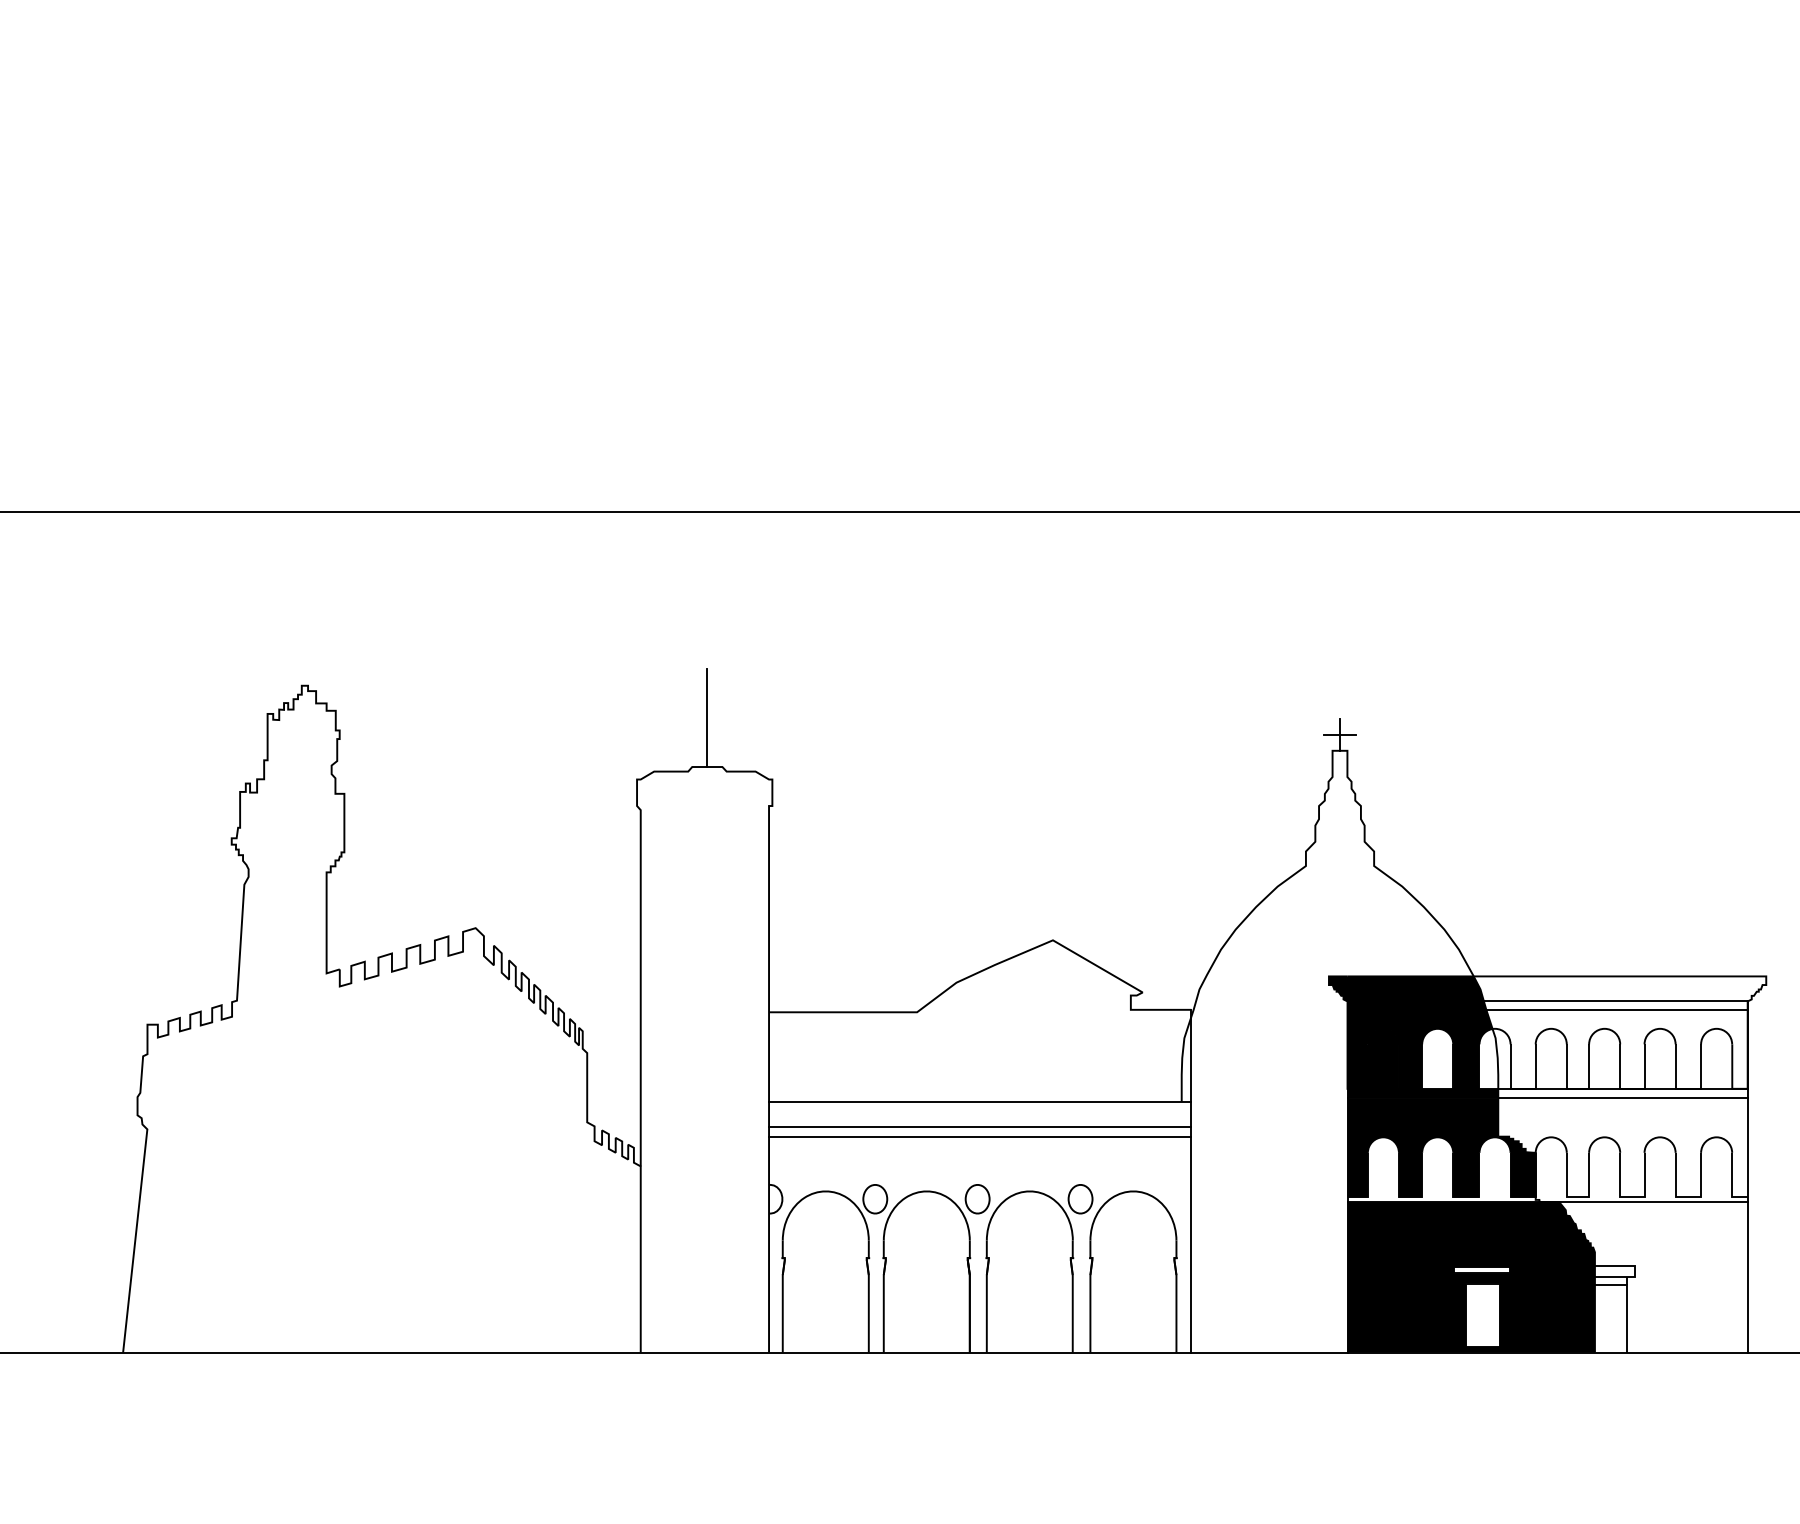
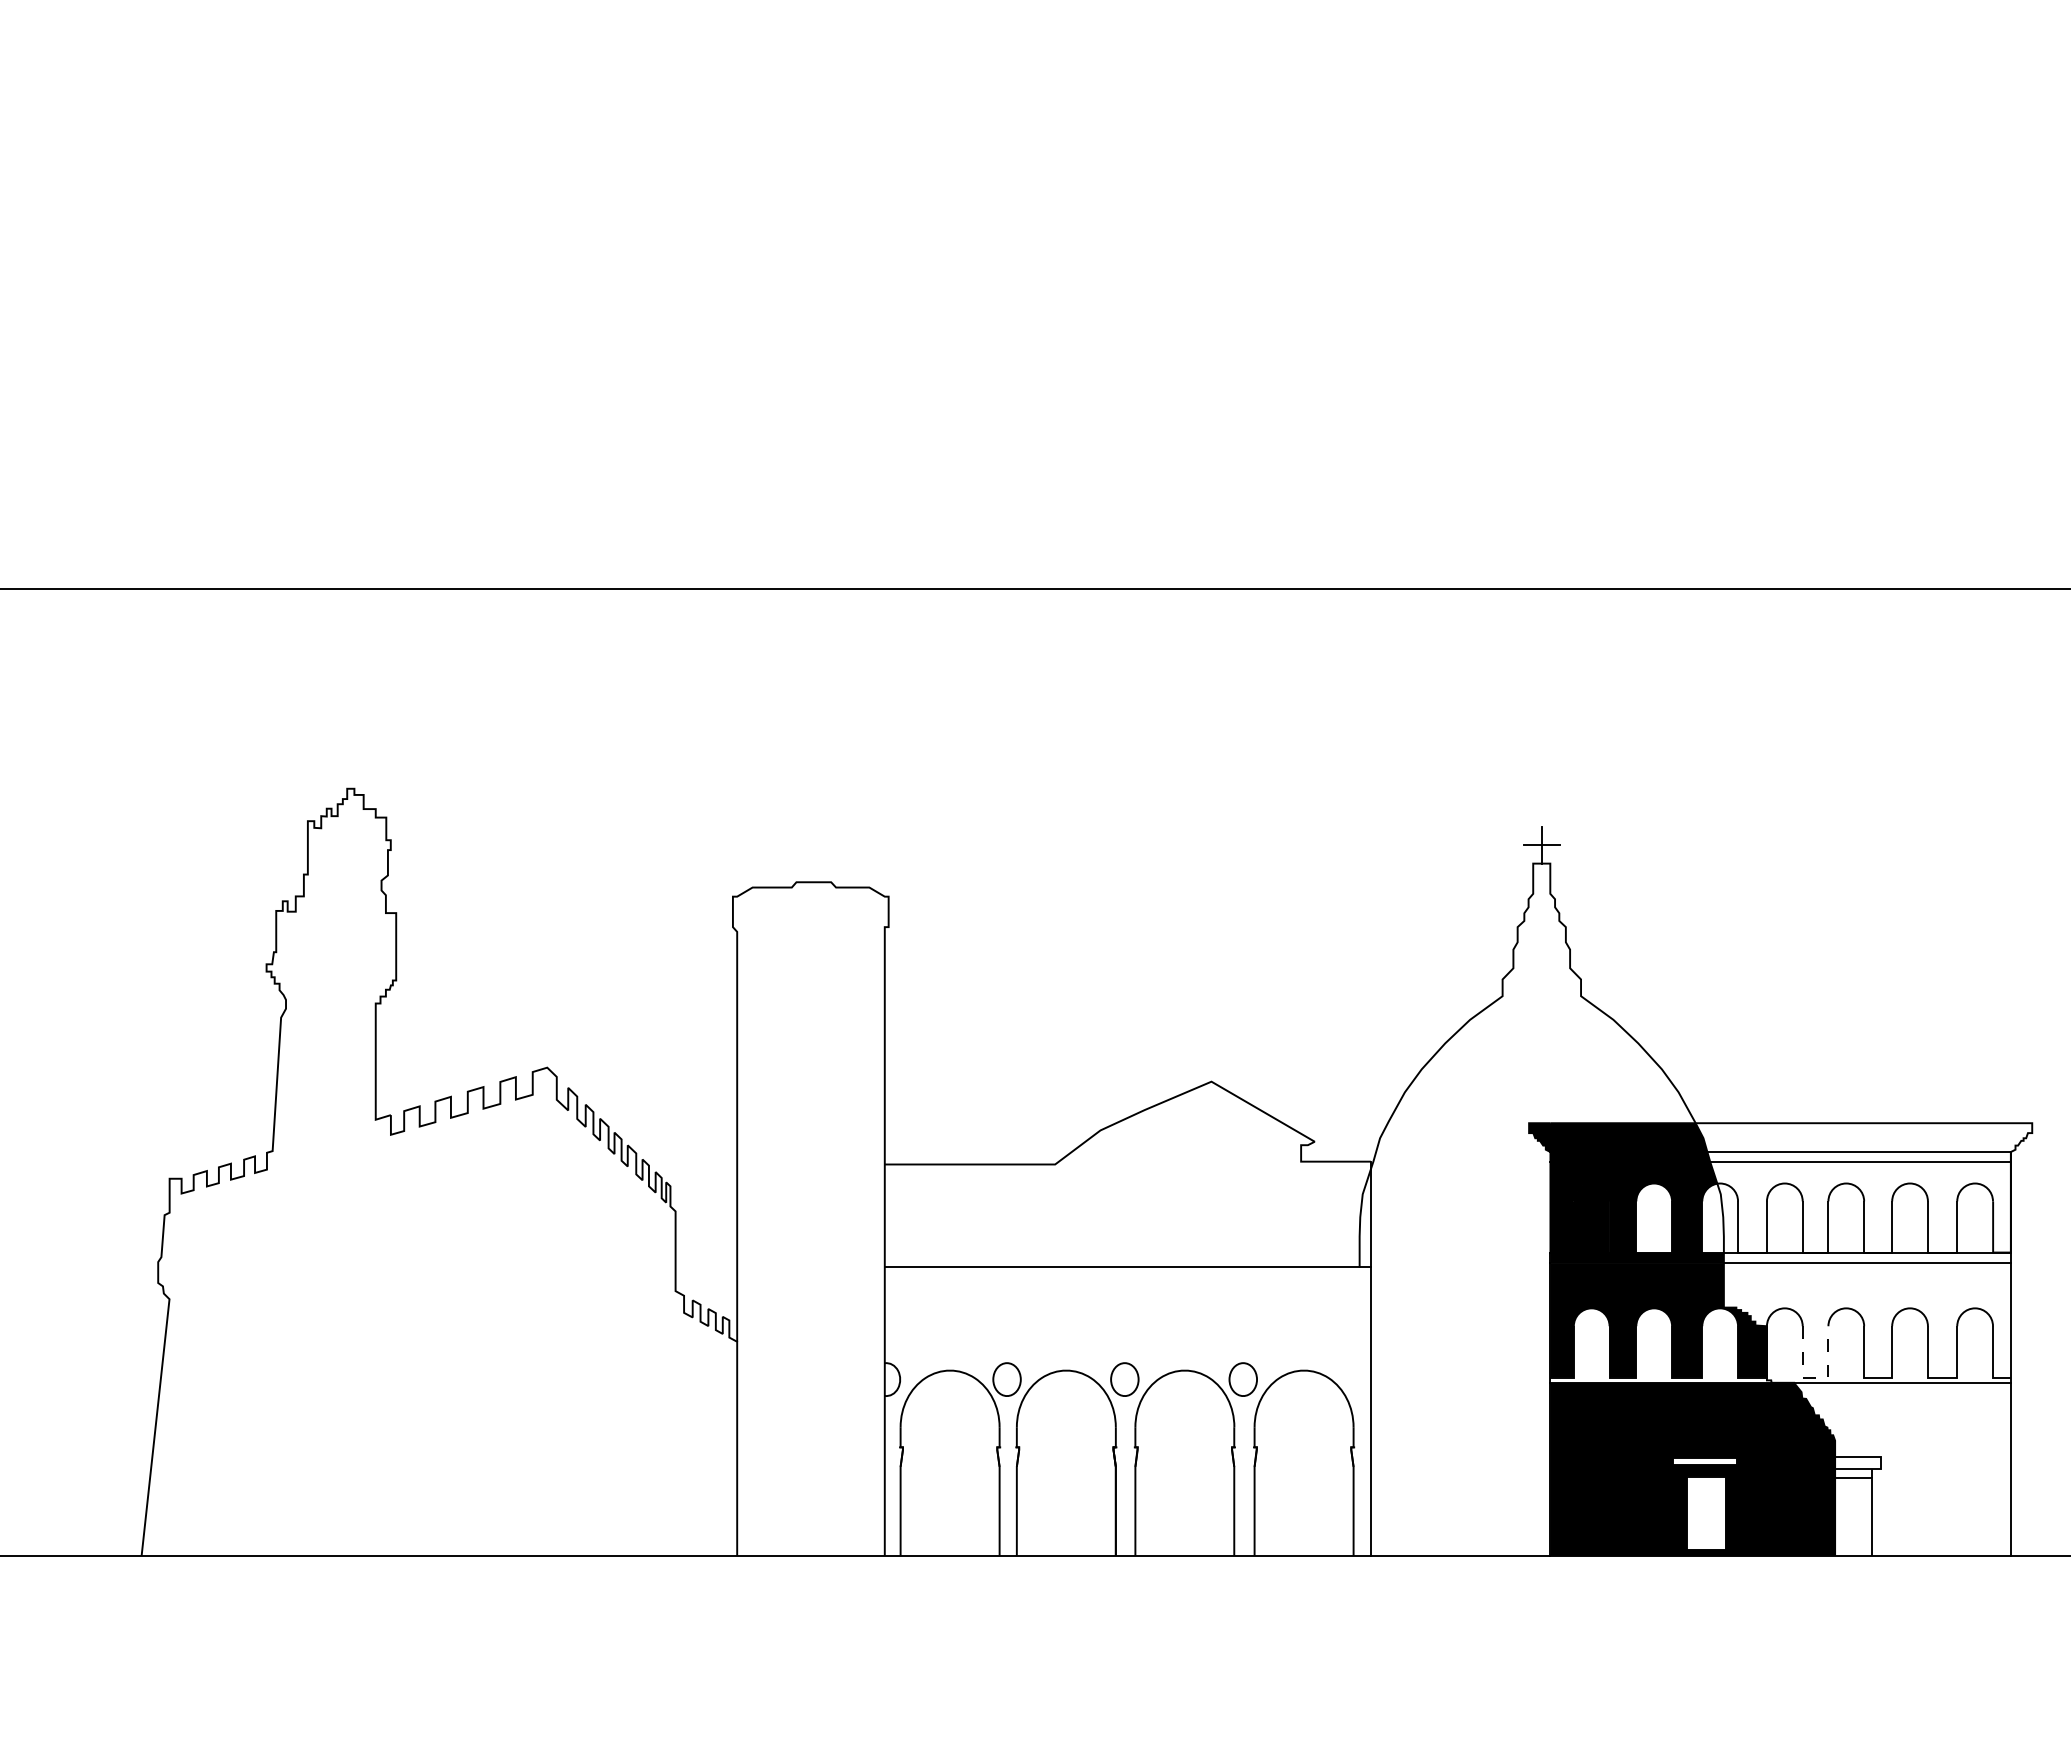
line: (707, 717) -> (813, 825), removed
line: (979, 1127) -> (1127, 1296), removed
line: (979, 1136) -> (1127, 1307), removed
line: (1577, 1197) -> (1815, 1377), solid -> dashed

